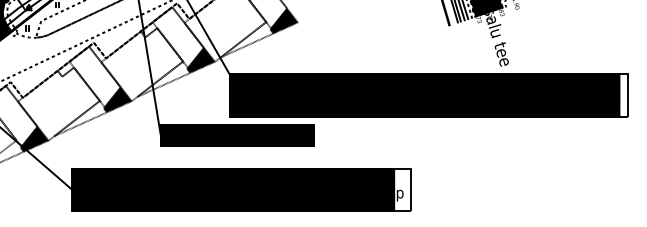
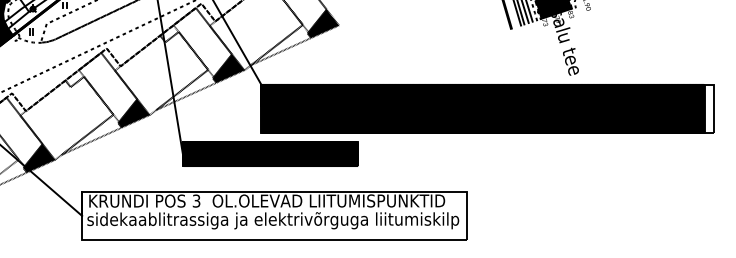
hatch: (233, 189) -> (265, 215), removed

